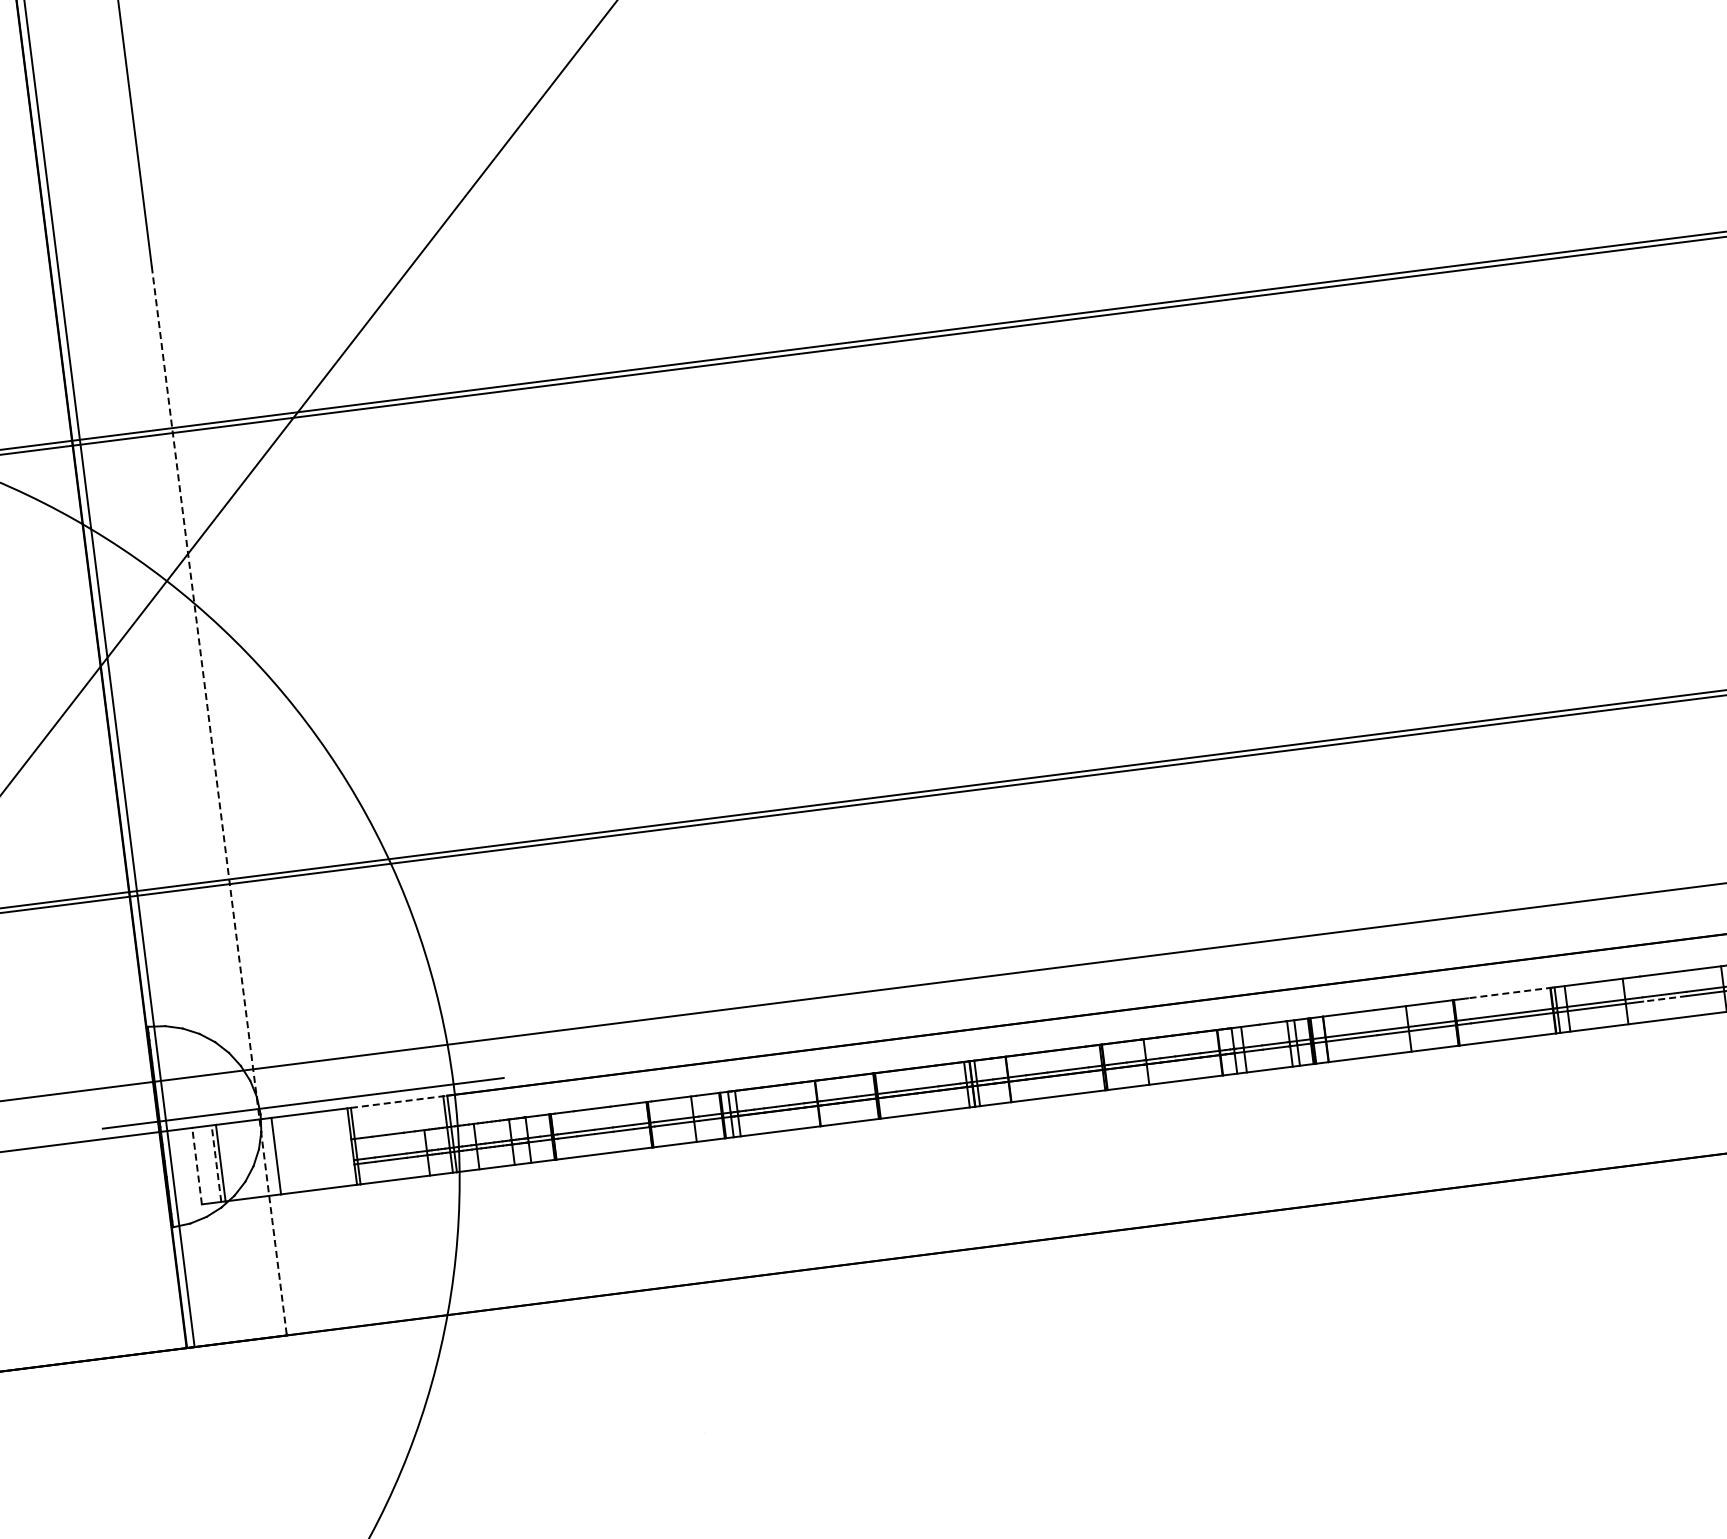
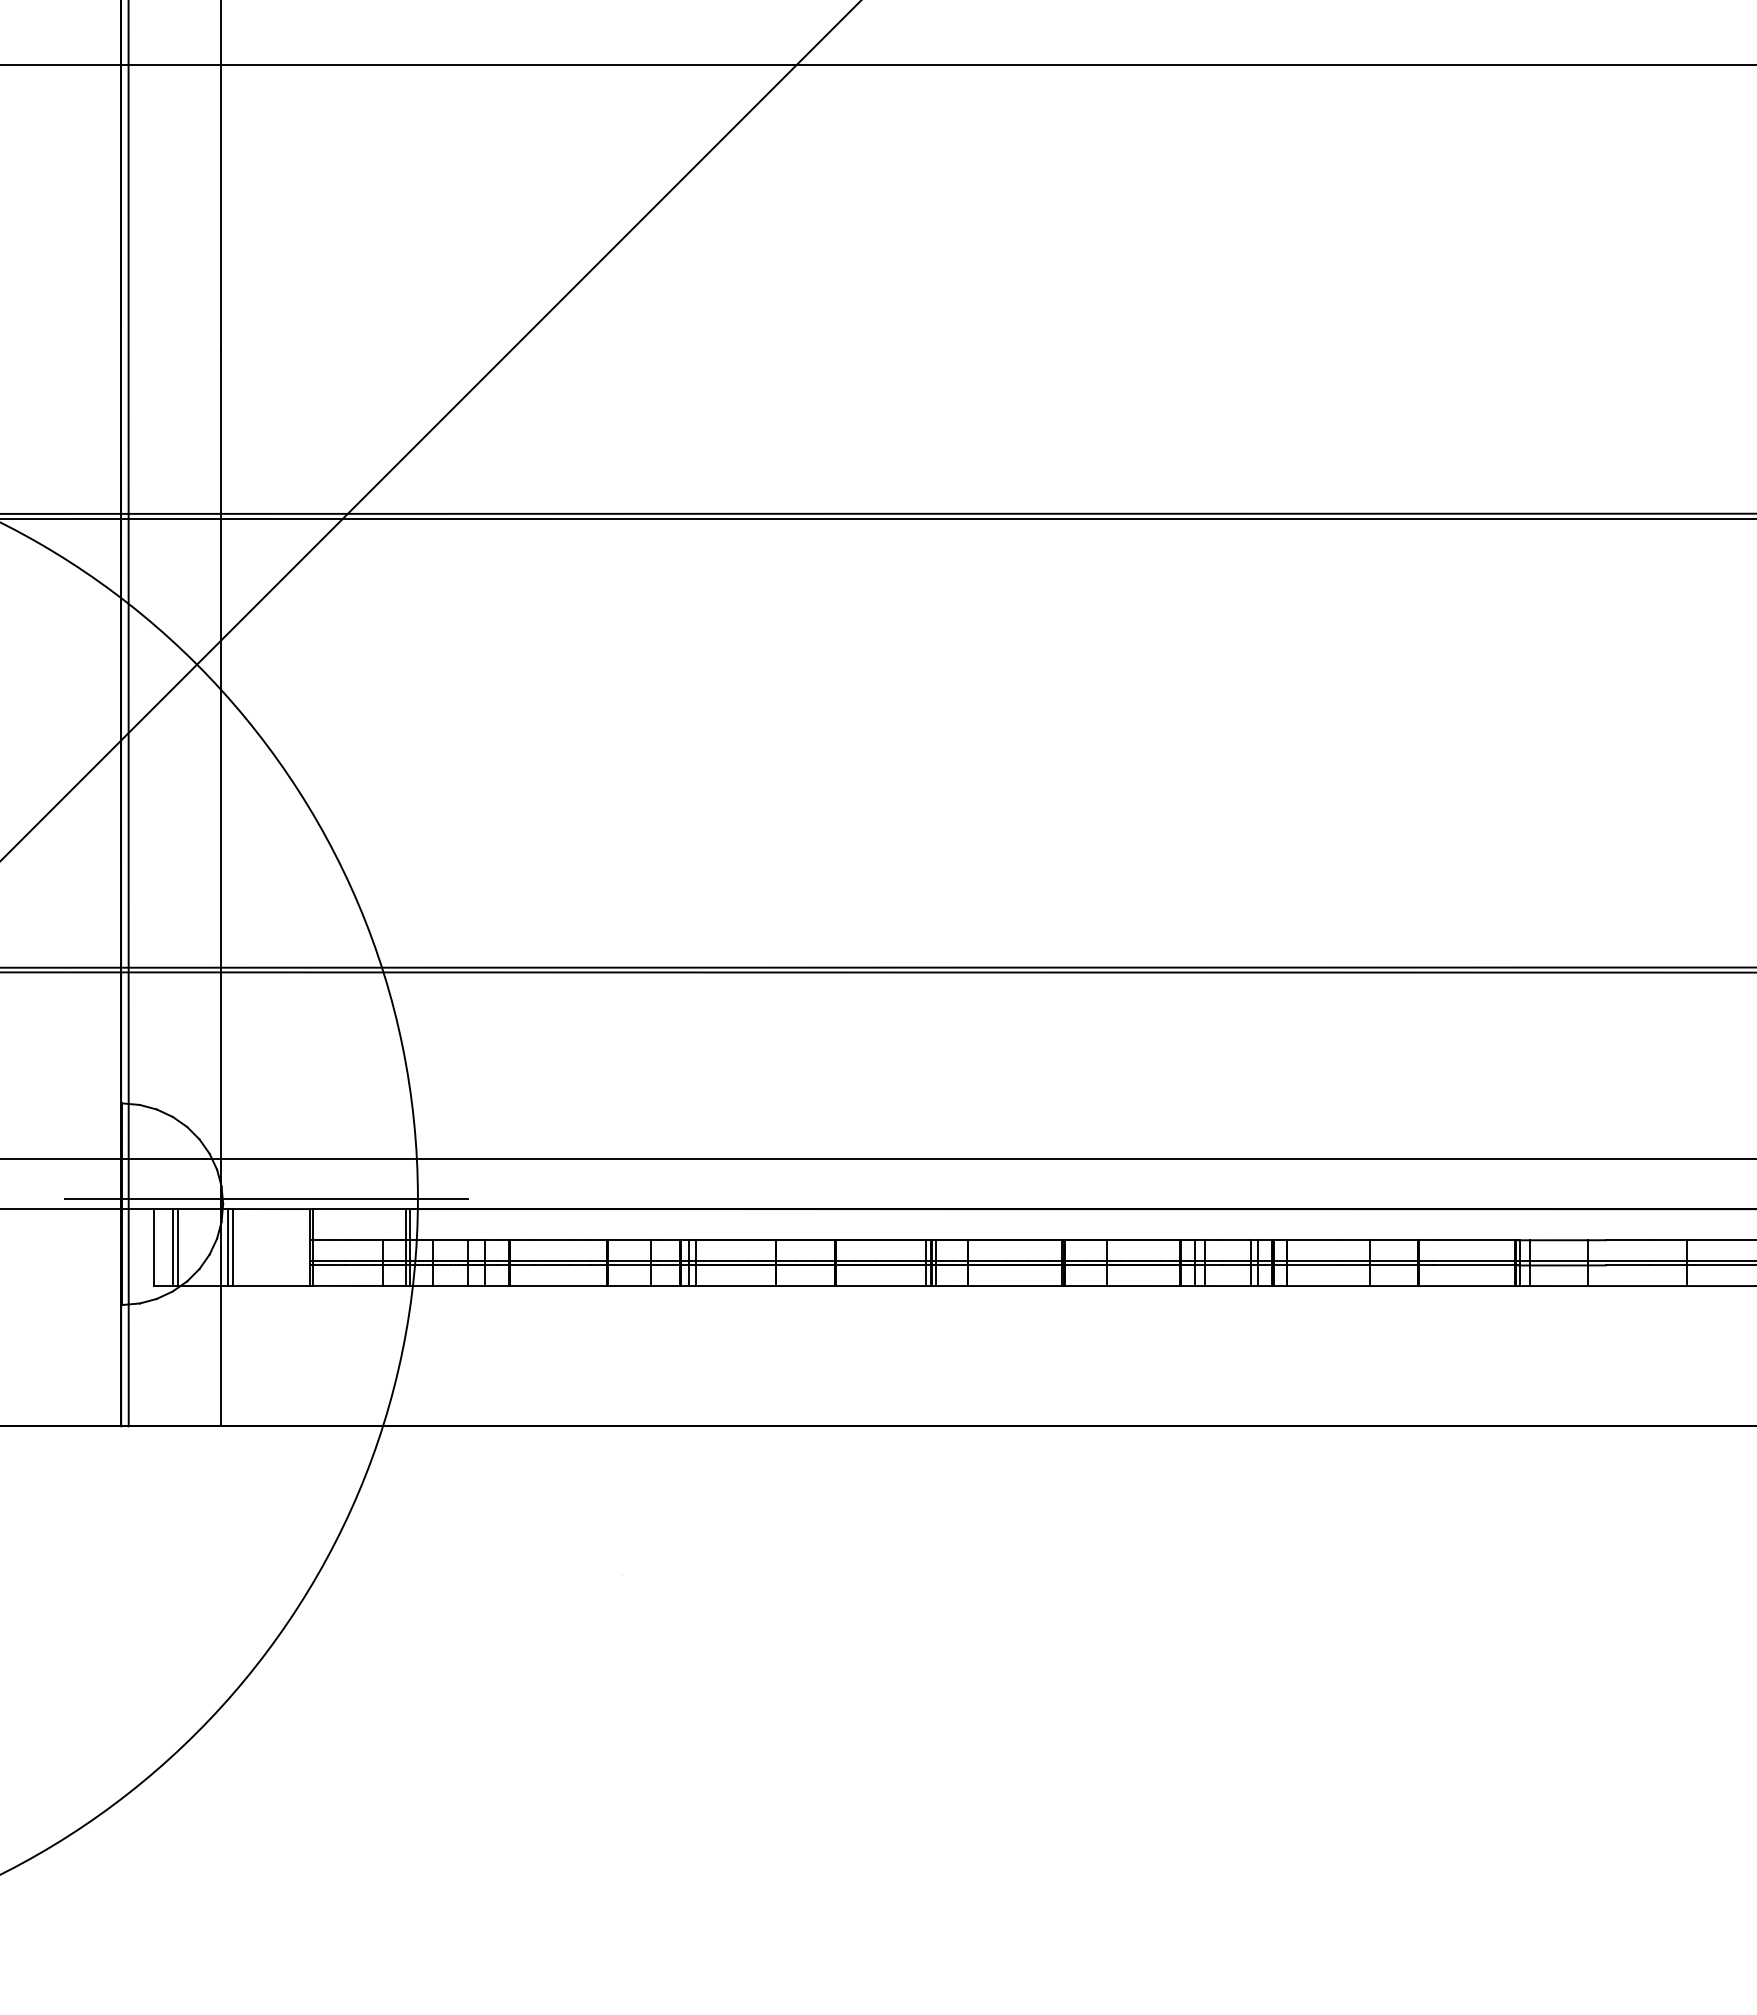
line: (219, 799) -> (221, 887), dashed -> solid
line: (1510, 993) -> (1475, 1240), dashed -> solid
line: (1664, 998) -> (1627, 1265), dashed -> solid
line: (399, 1102) -> (362, 1209), dashed -> solid
line: (271, 1156) -> (228, 1247), added
line: (216, 1162) -> (173, 1246), dashed -> solid
line: (196, 1165) -> (153, 1246), dashed -> solid

